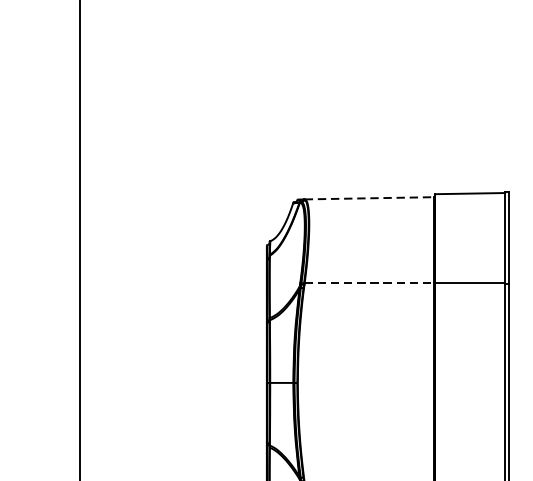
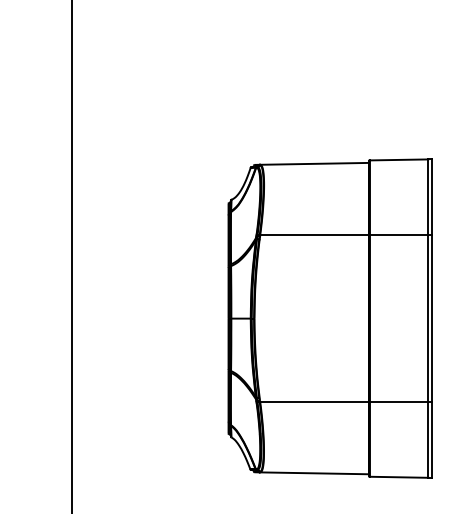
line: (370, 197) -> (315, 163), dashed -> solid
line: (370, 282) -> (315, 234), dashed -> solid

